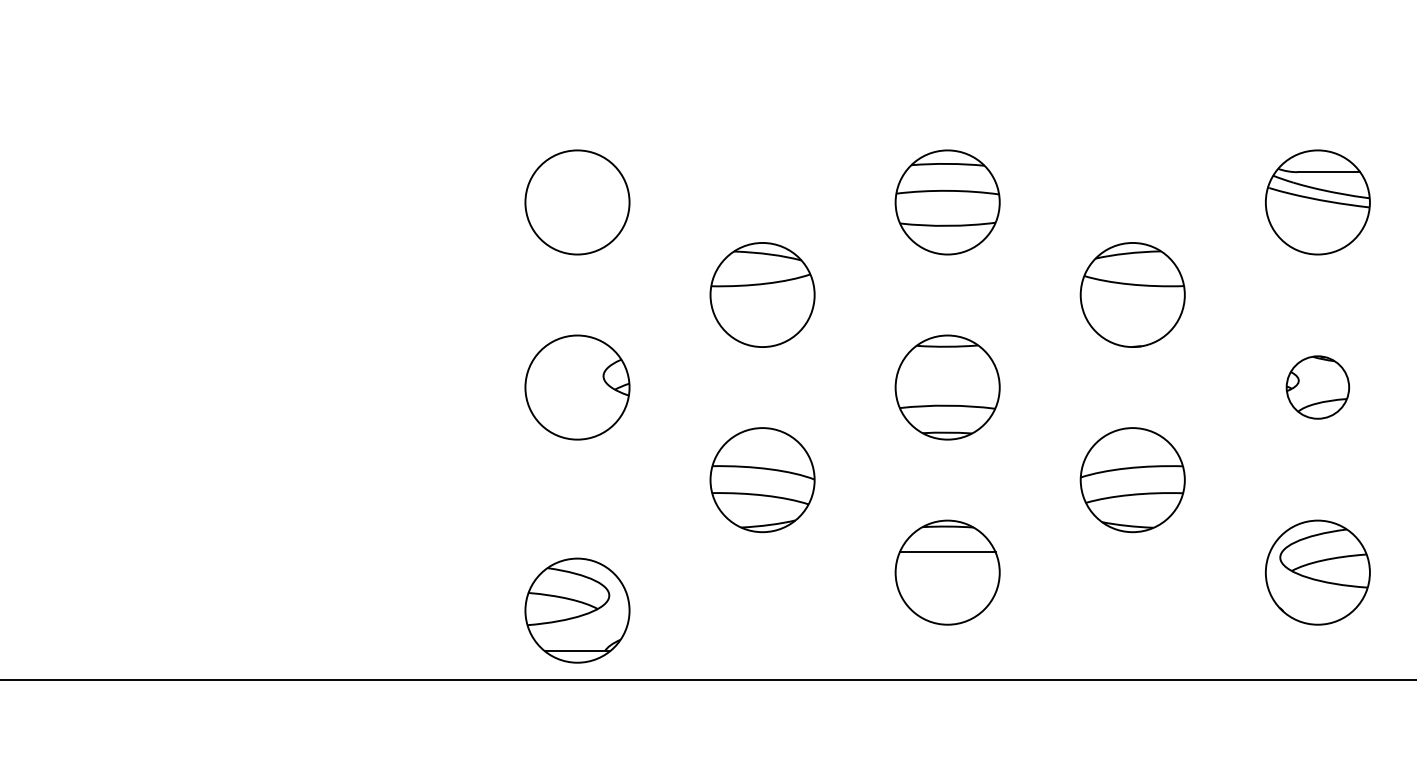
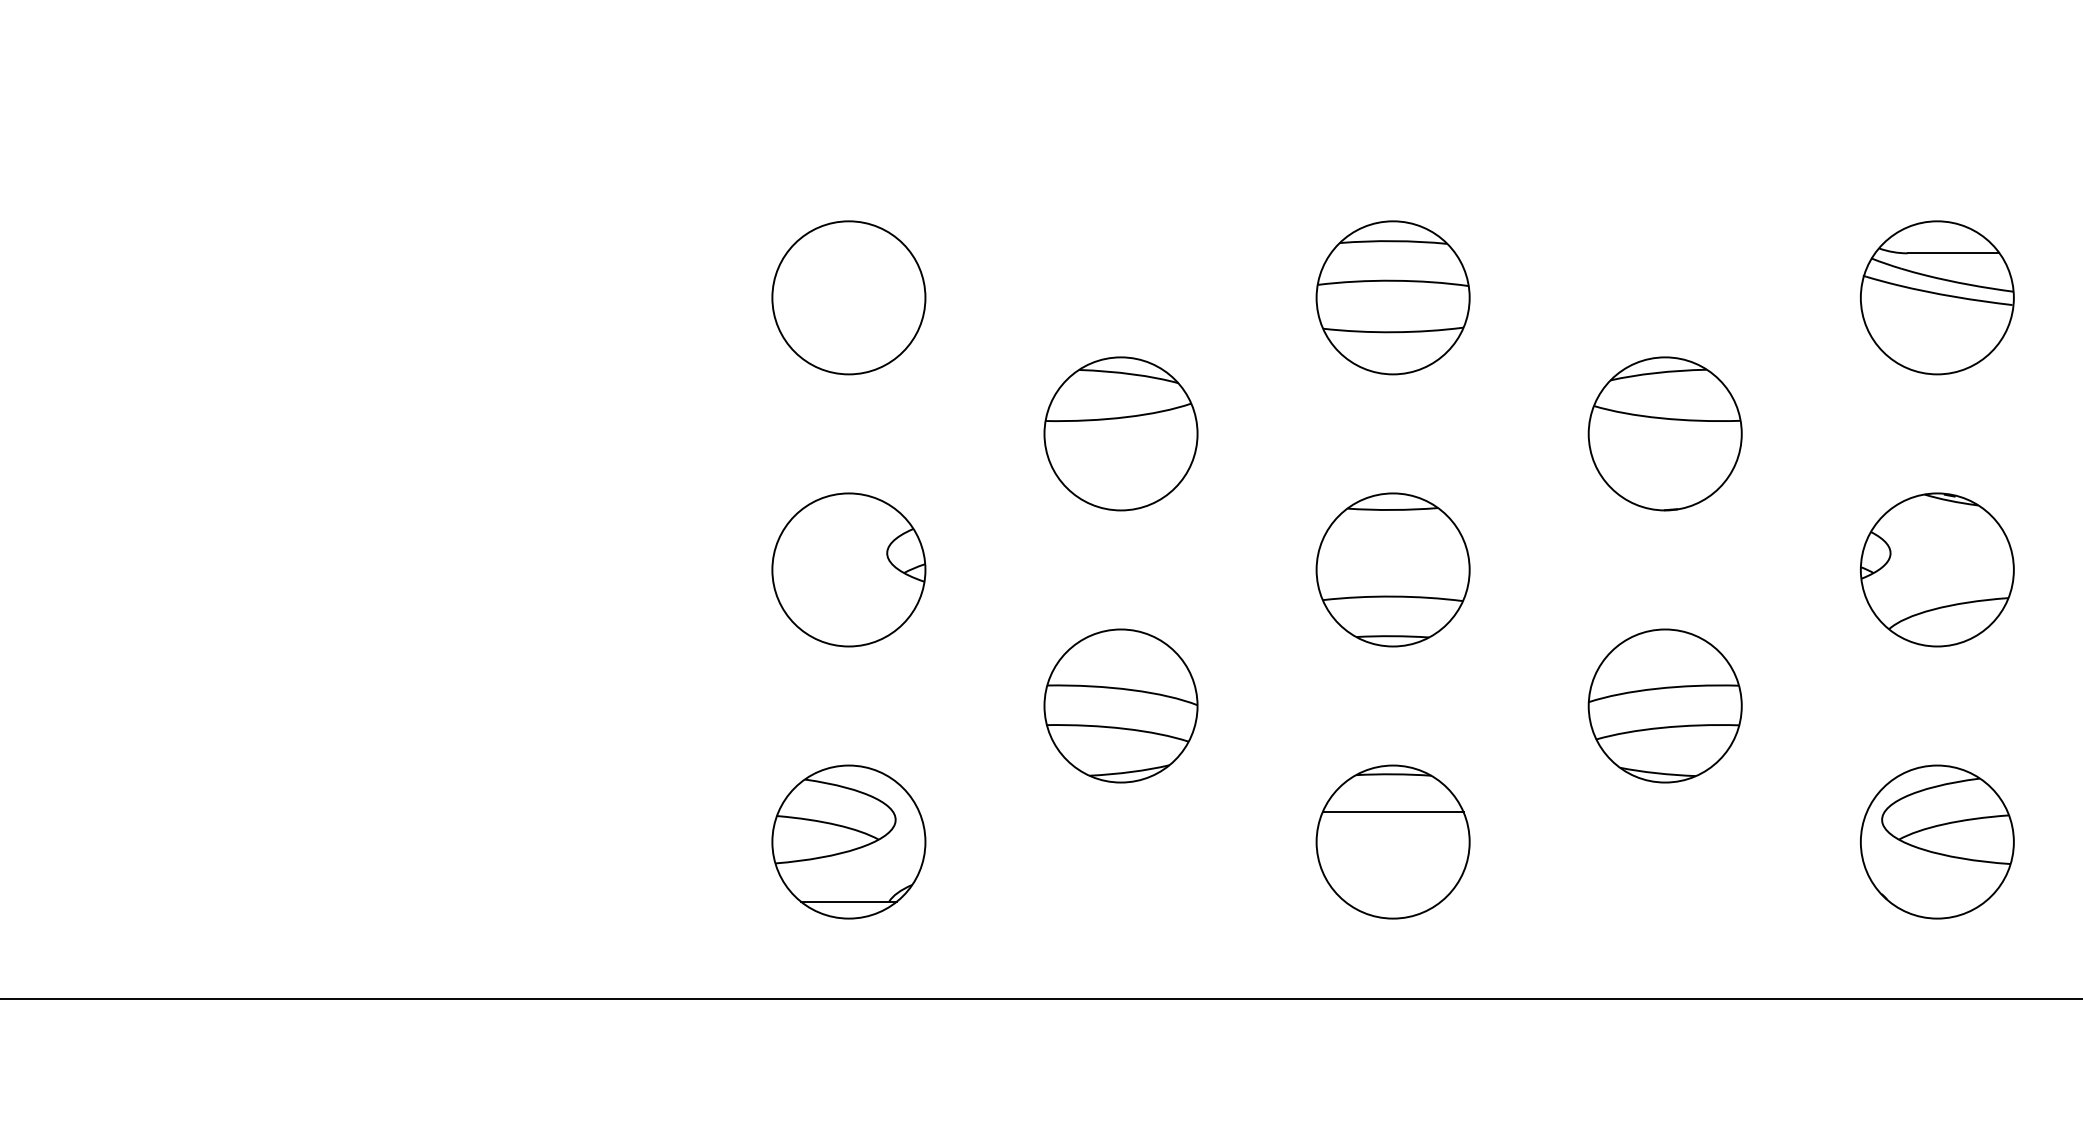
part: (1317, 387) -> (1936, 569), size x1.67
part: (577, 610) -> (848, 841), moved

